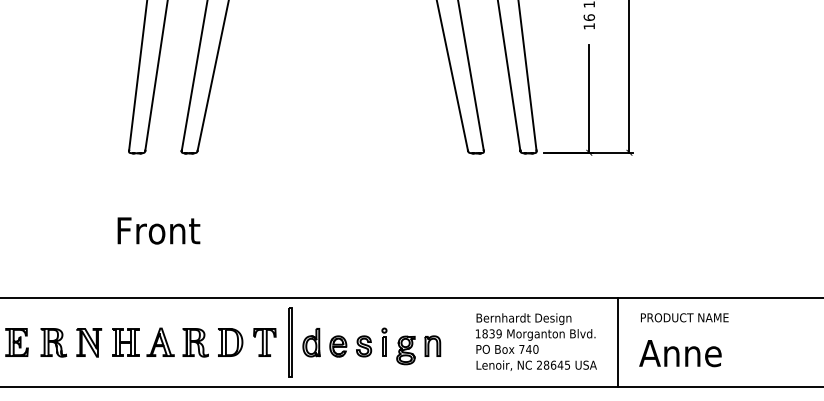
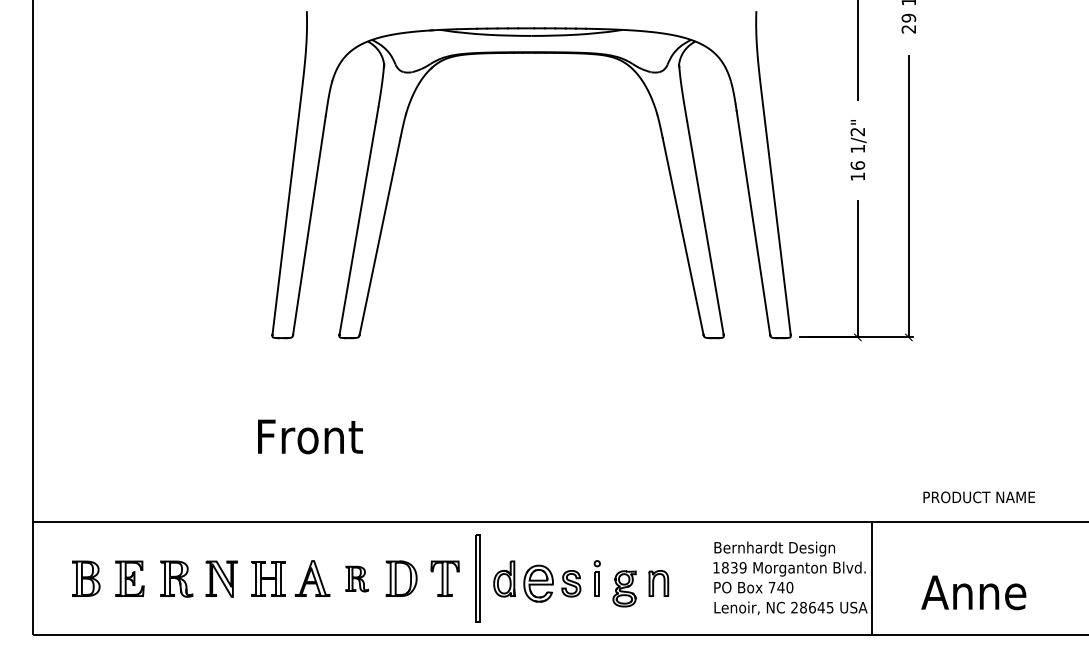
text: (684, 317) -> (979, 497), moved
part: (195, 342) -> (356, 578), size x0.7
line: (618, 342) -> (871, 578), moved
part: (338, 346) -> (538, 583), size x1.4

